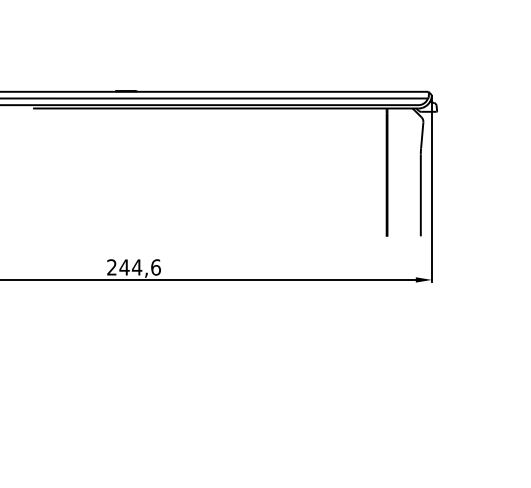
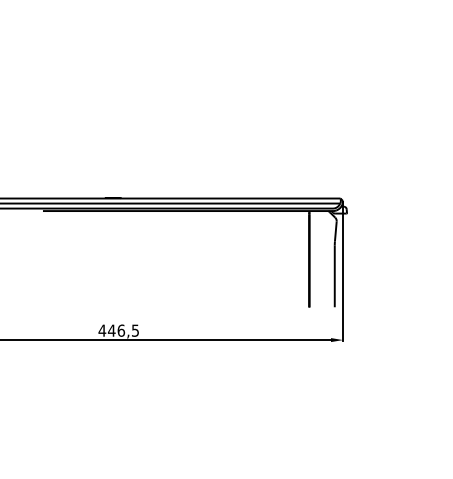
text: (133, 267) -> (118, 330), 244,6 -> 446,5

